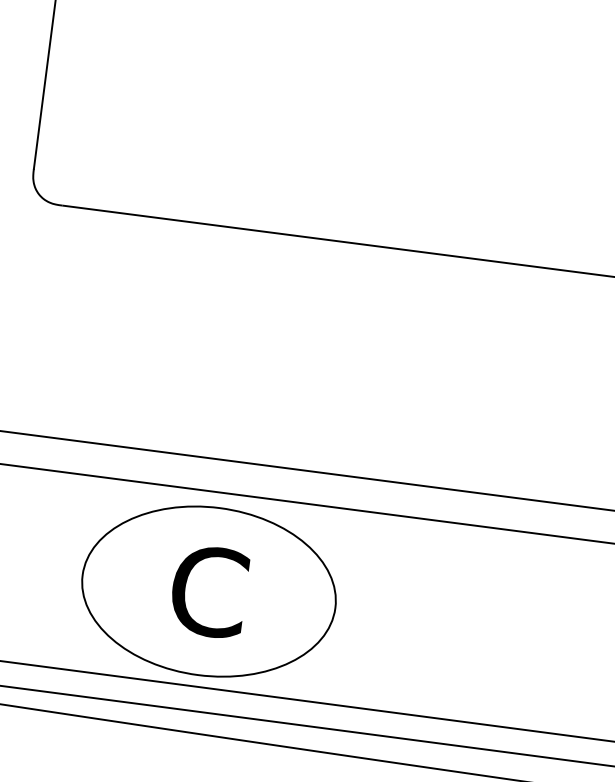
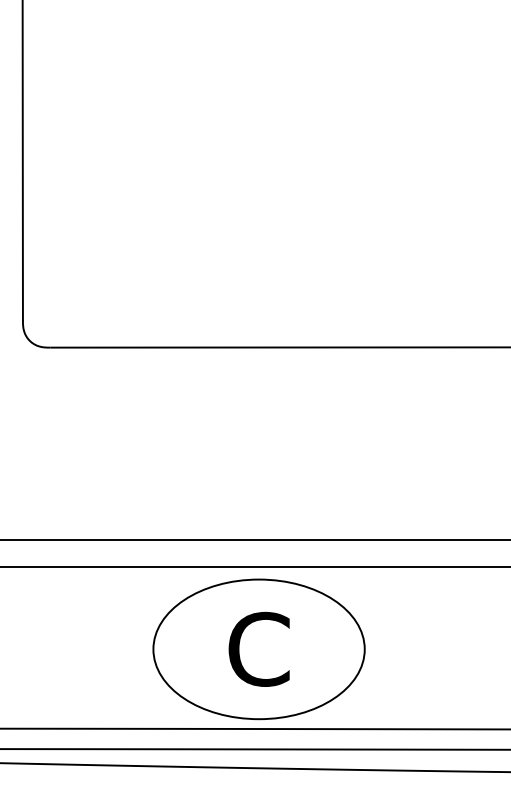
part: (208, 591) -> (258, 649), moved

